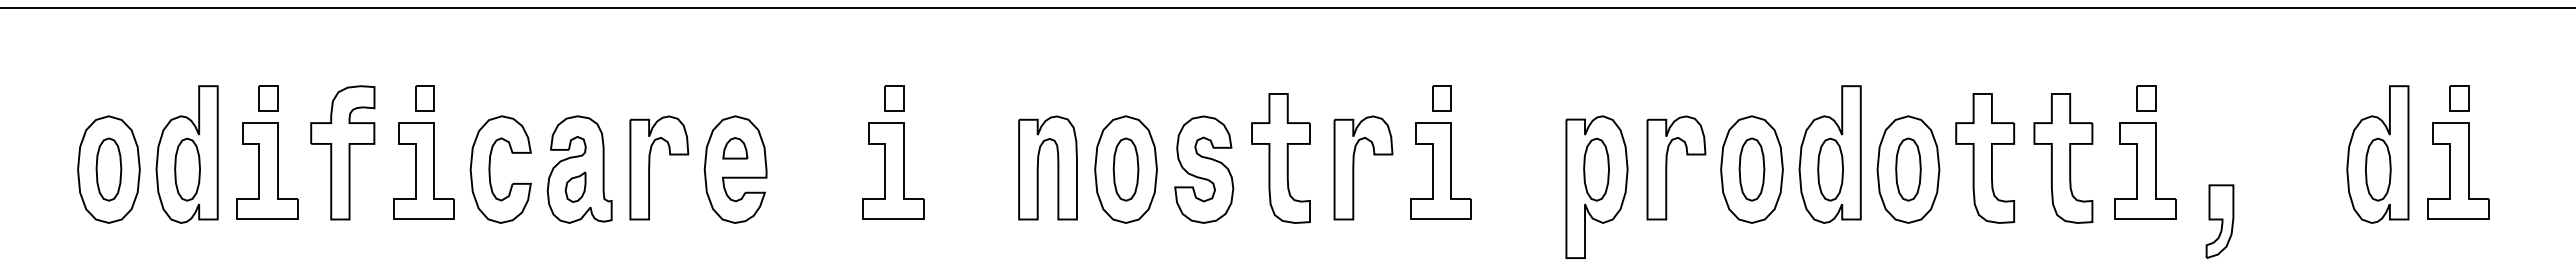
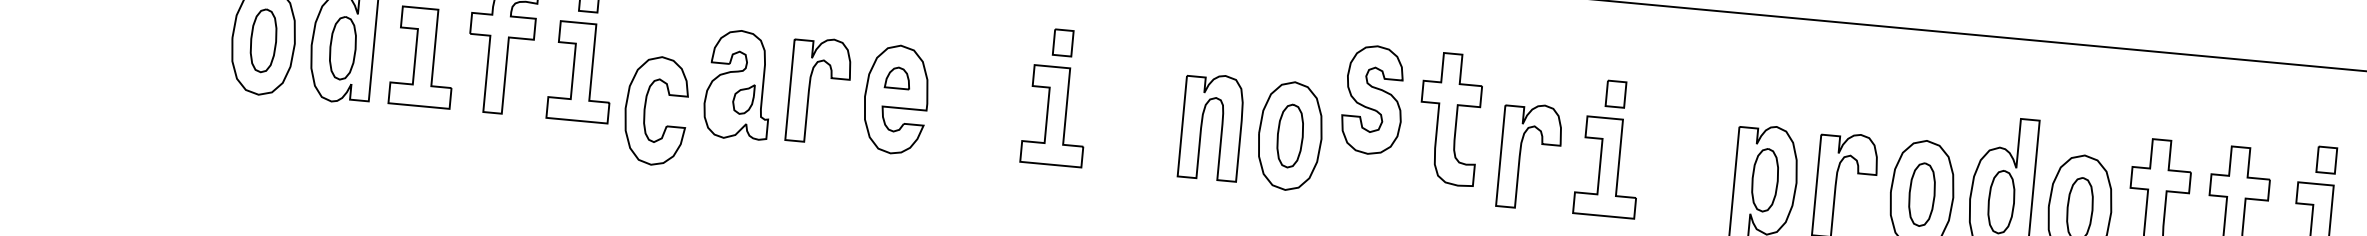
part: (1280, 158) -> (1449, 119), moved
part: (490, 169) -> (645, 109), moved
part: (1204, 169) -> (1373, 99), moved
part: (575, 186) -> (743, 98), moved

